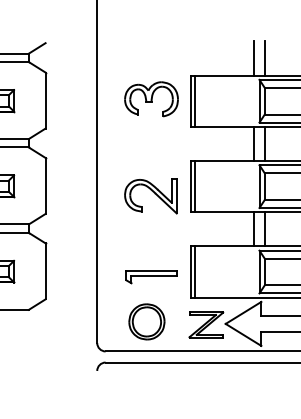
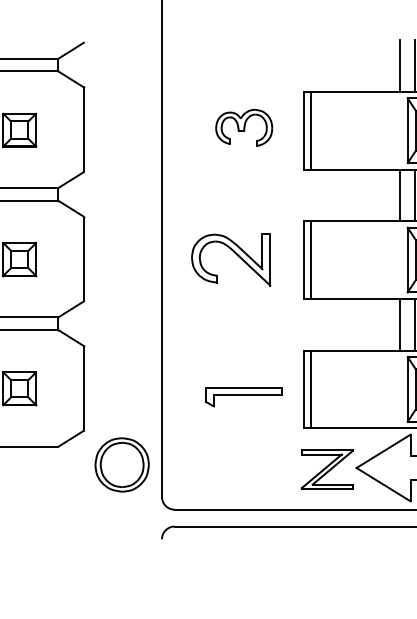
part: (151, 99) -> (244, 128), size x0.7
part: (150, 196) -> (230, 259), moved
part: (146, 321) -> (121, 464), moved

